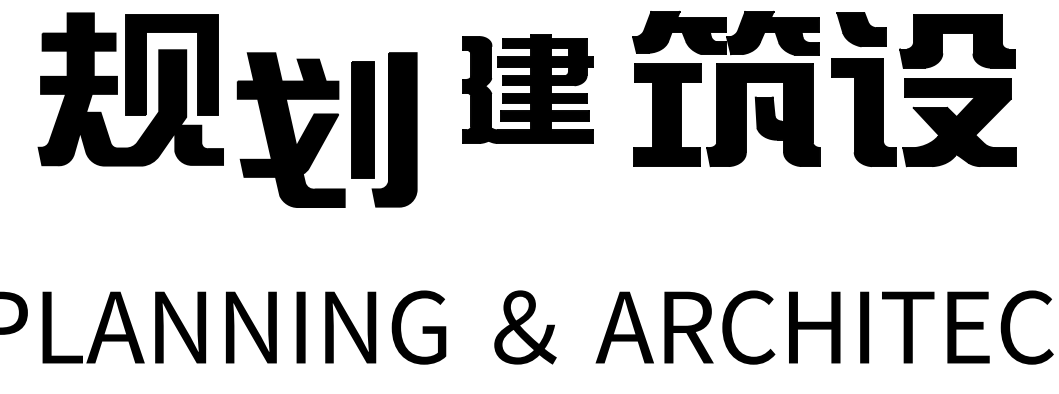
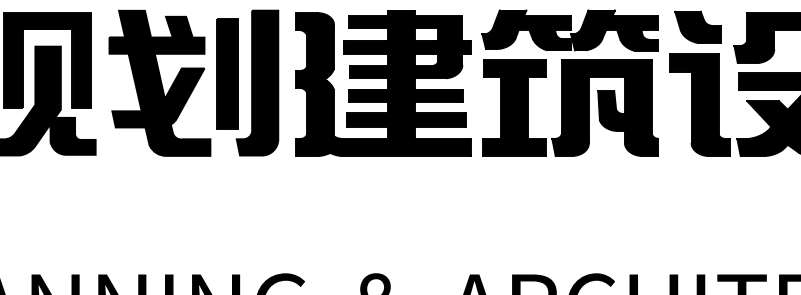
part: (527, 88) -> (382, 82), size x1.43
part: (326, 129) -> (193, 82), moved

